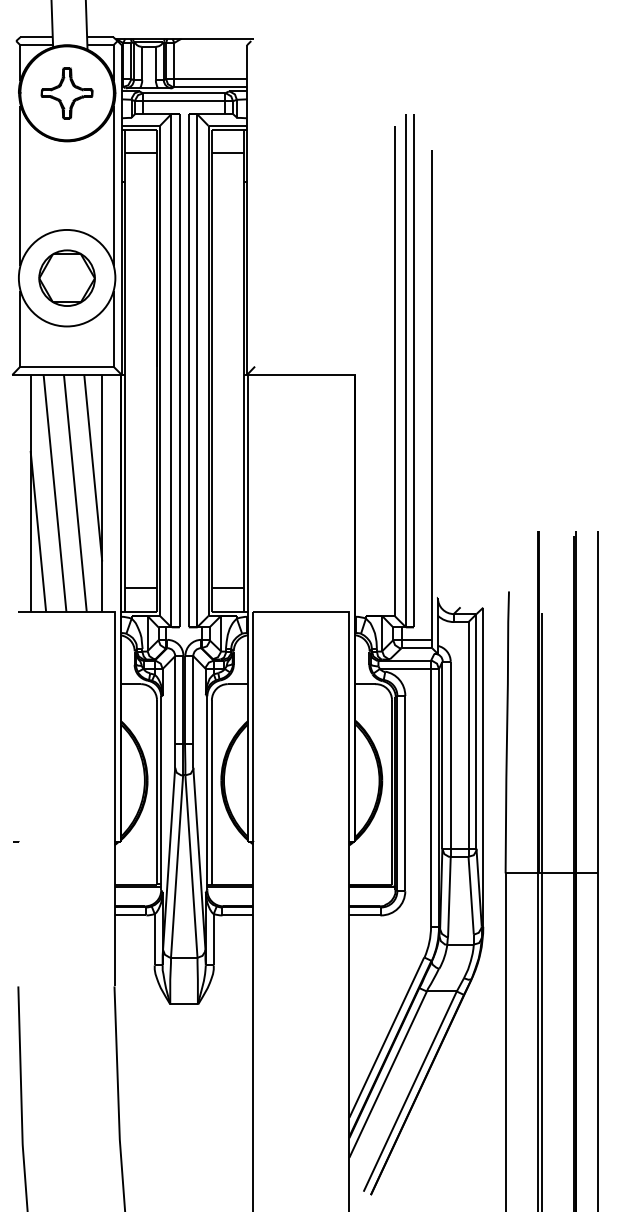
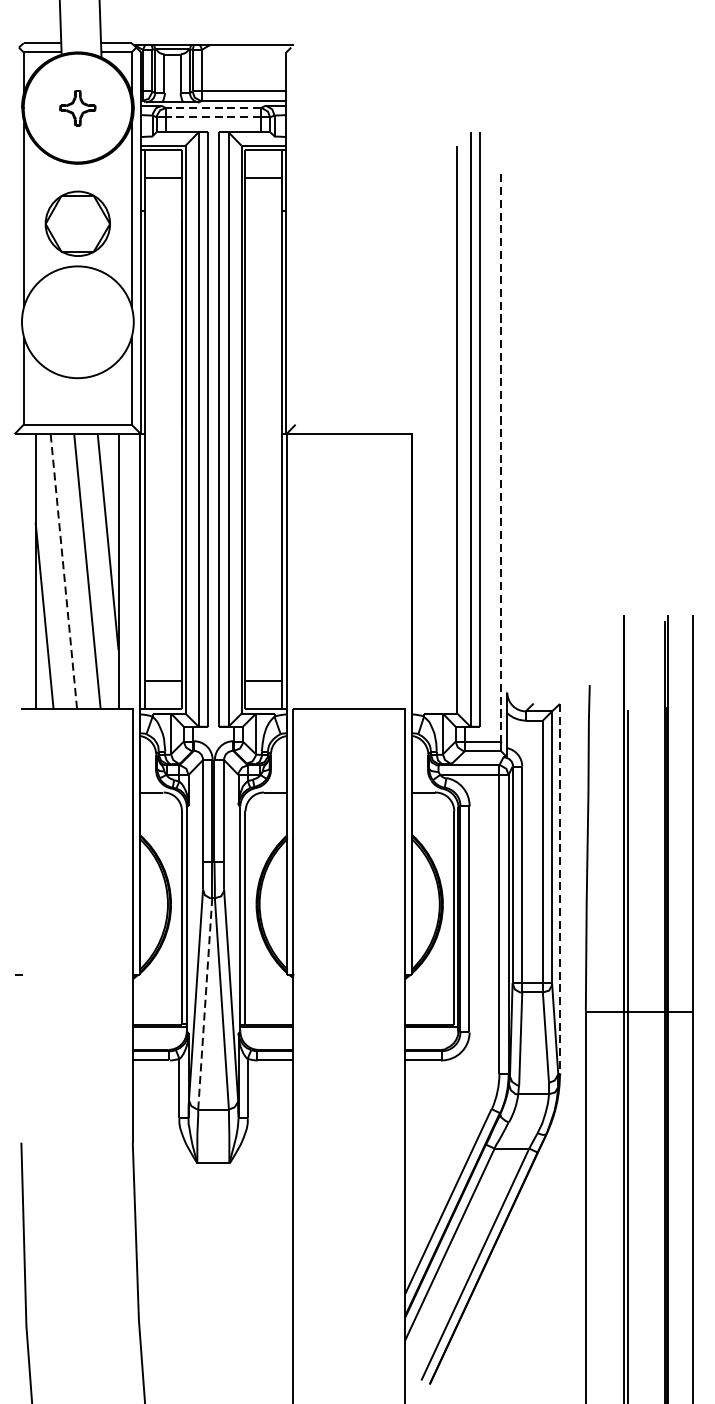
part: (66, 93) -> (77, 108), size x0.6
line: (183, 93) -> (212, 108), solid -> dashed
line: (183, 101) -> (212, 117), solid -> dashed
part: (66, 277) -> (77, 223), moved
line: (432, 396) -> (501, 459), solid -> dashed
line: (54, 492) -> (63, 570), solid -> dashed
line: (483, 768) -> (560, 890), solid -> dashed
line: (177, 866) -> (205, 1003), solid -> dashed

